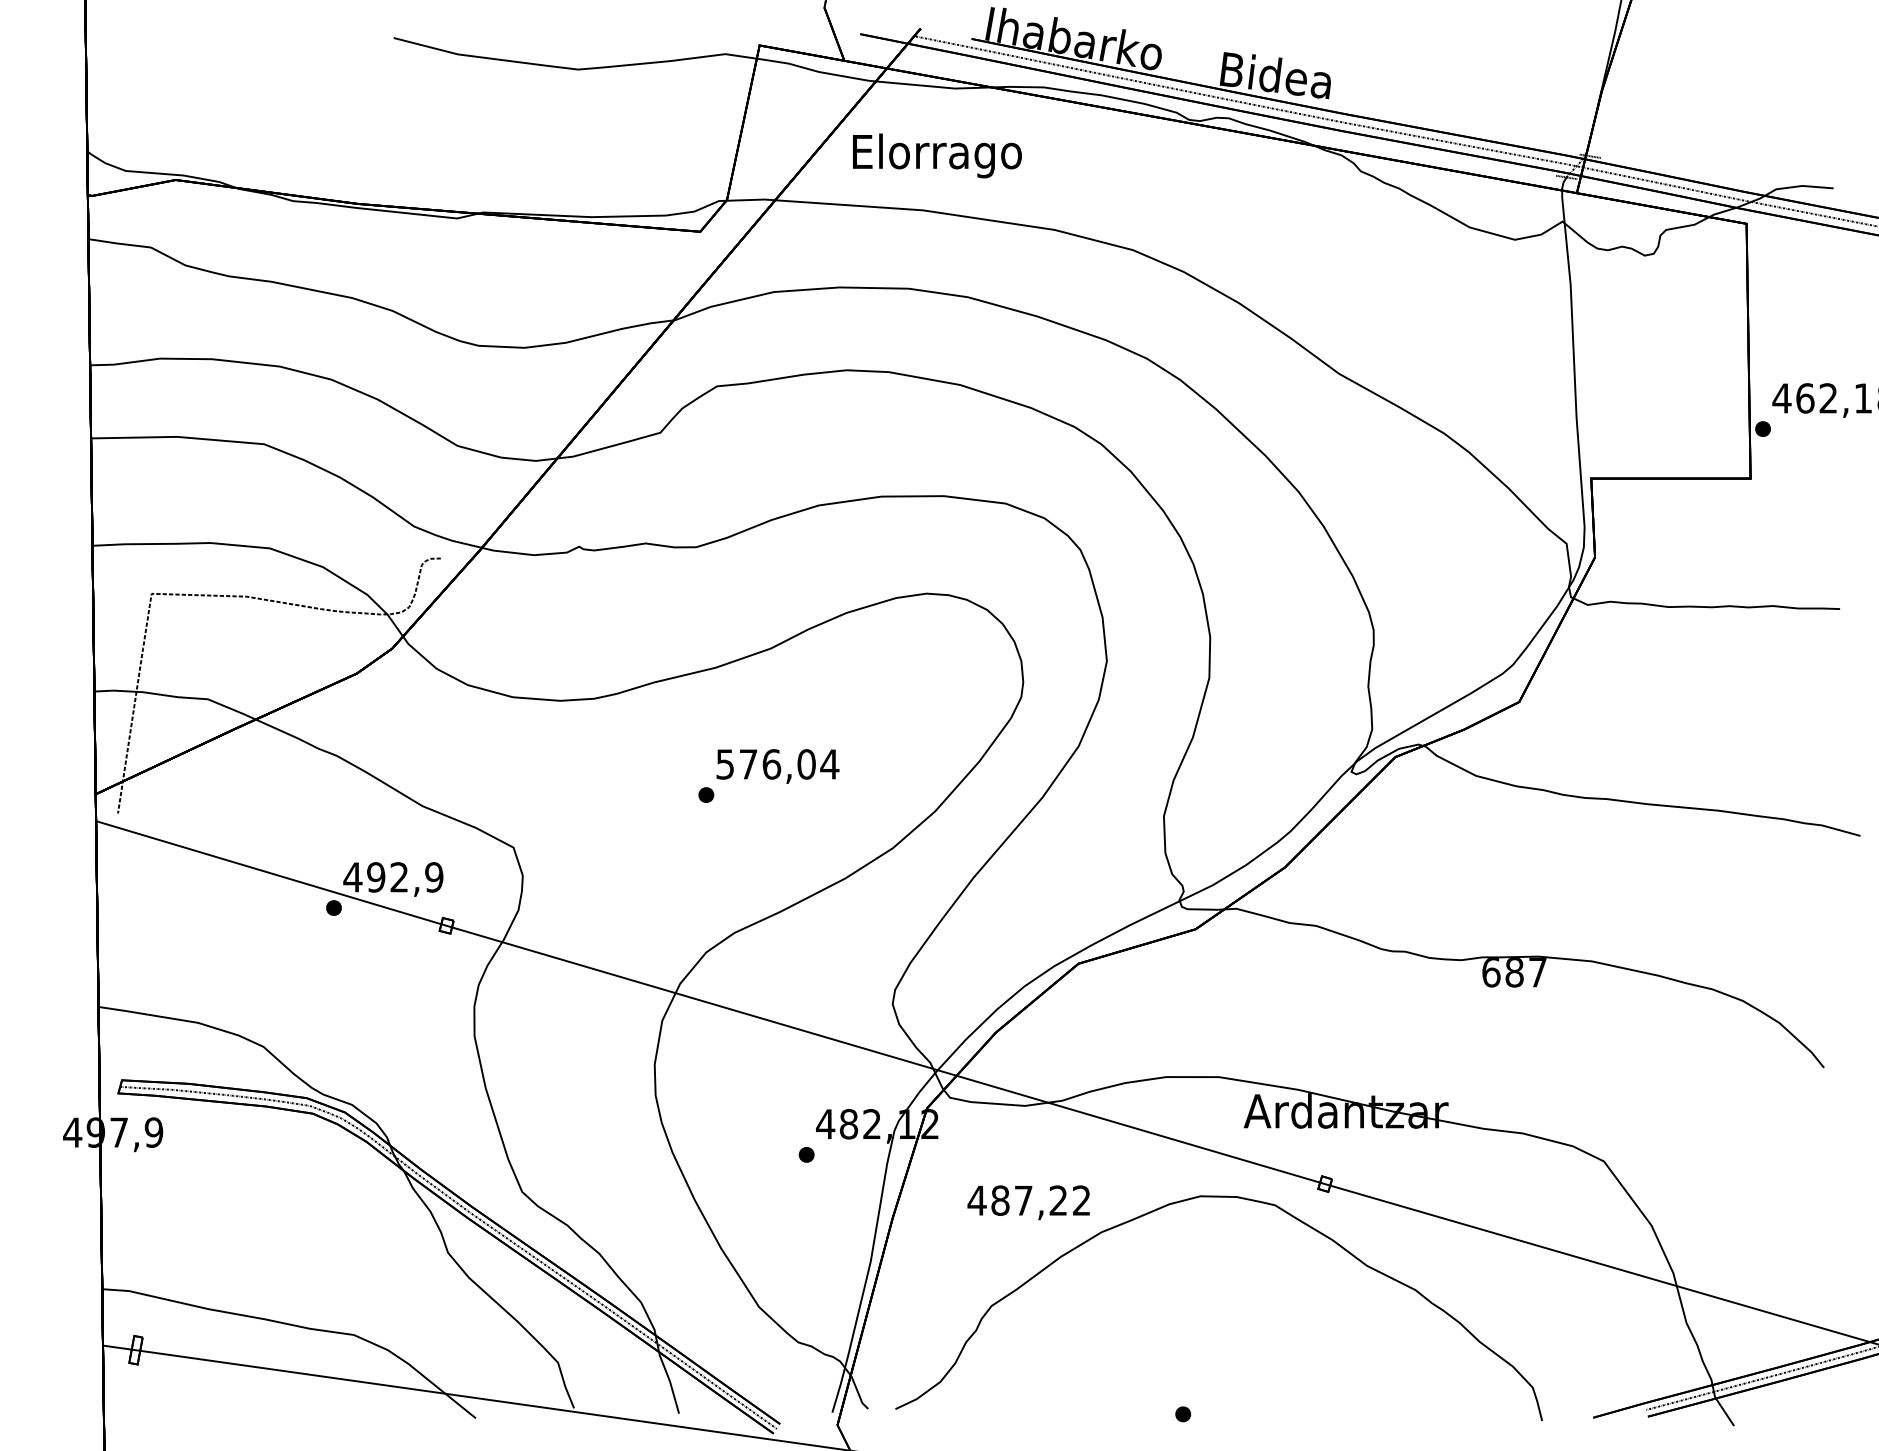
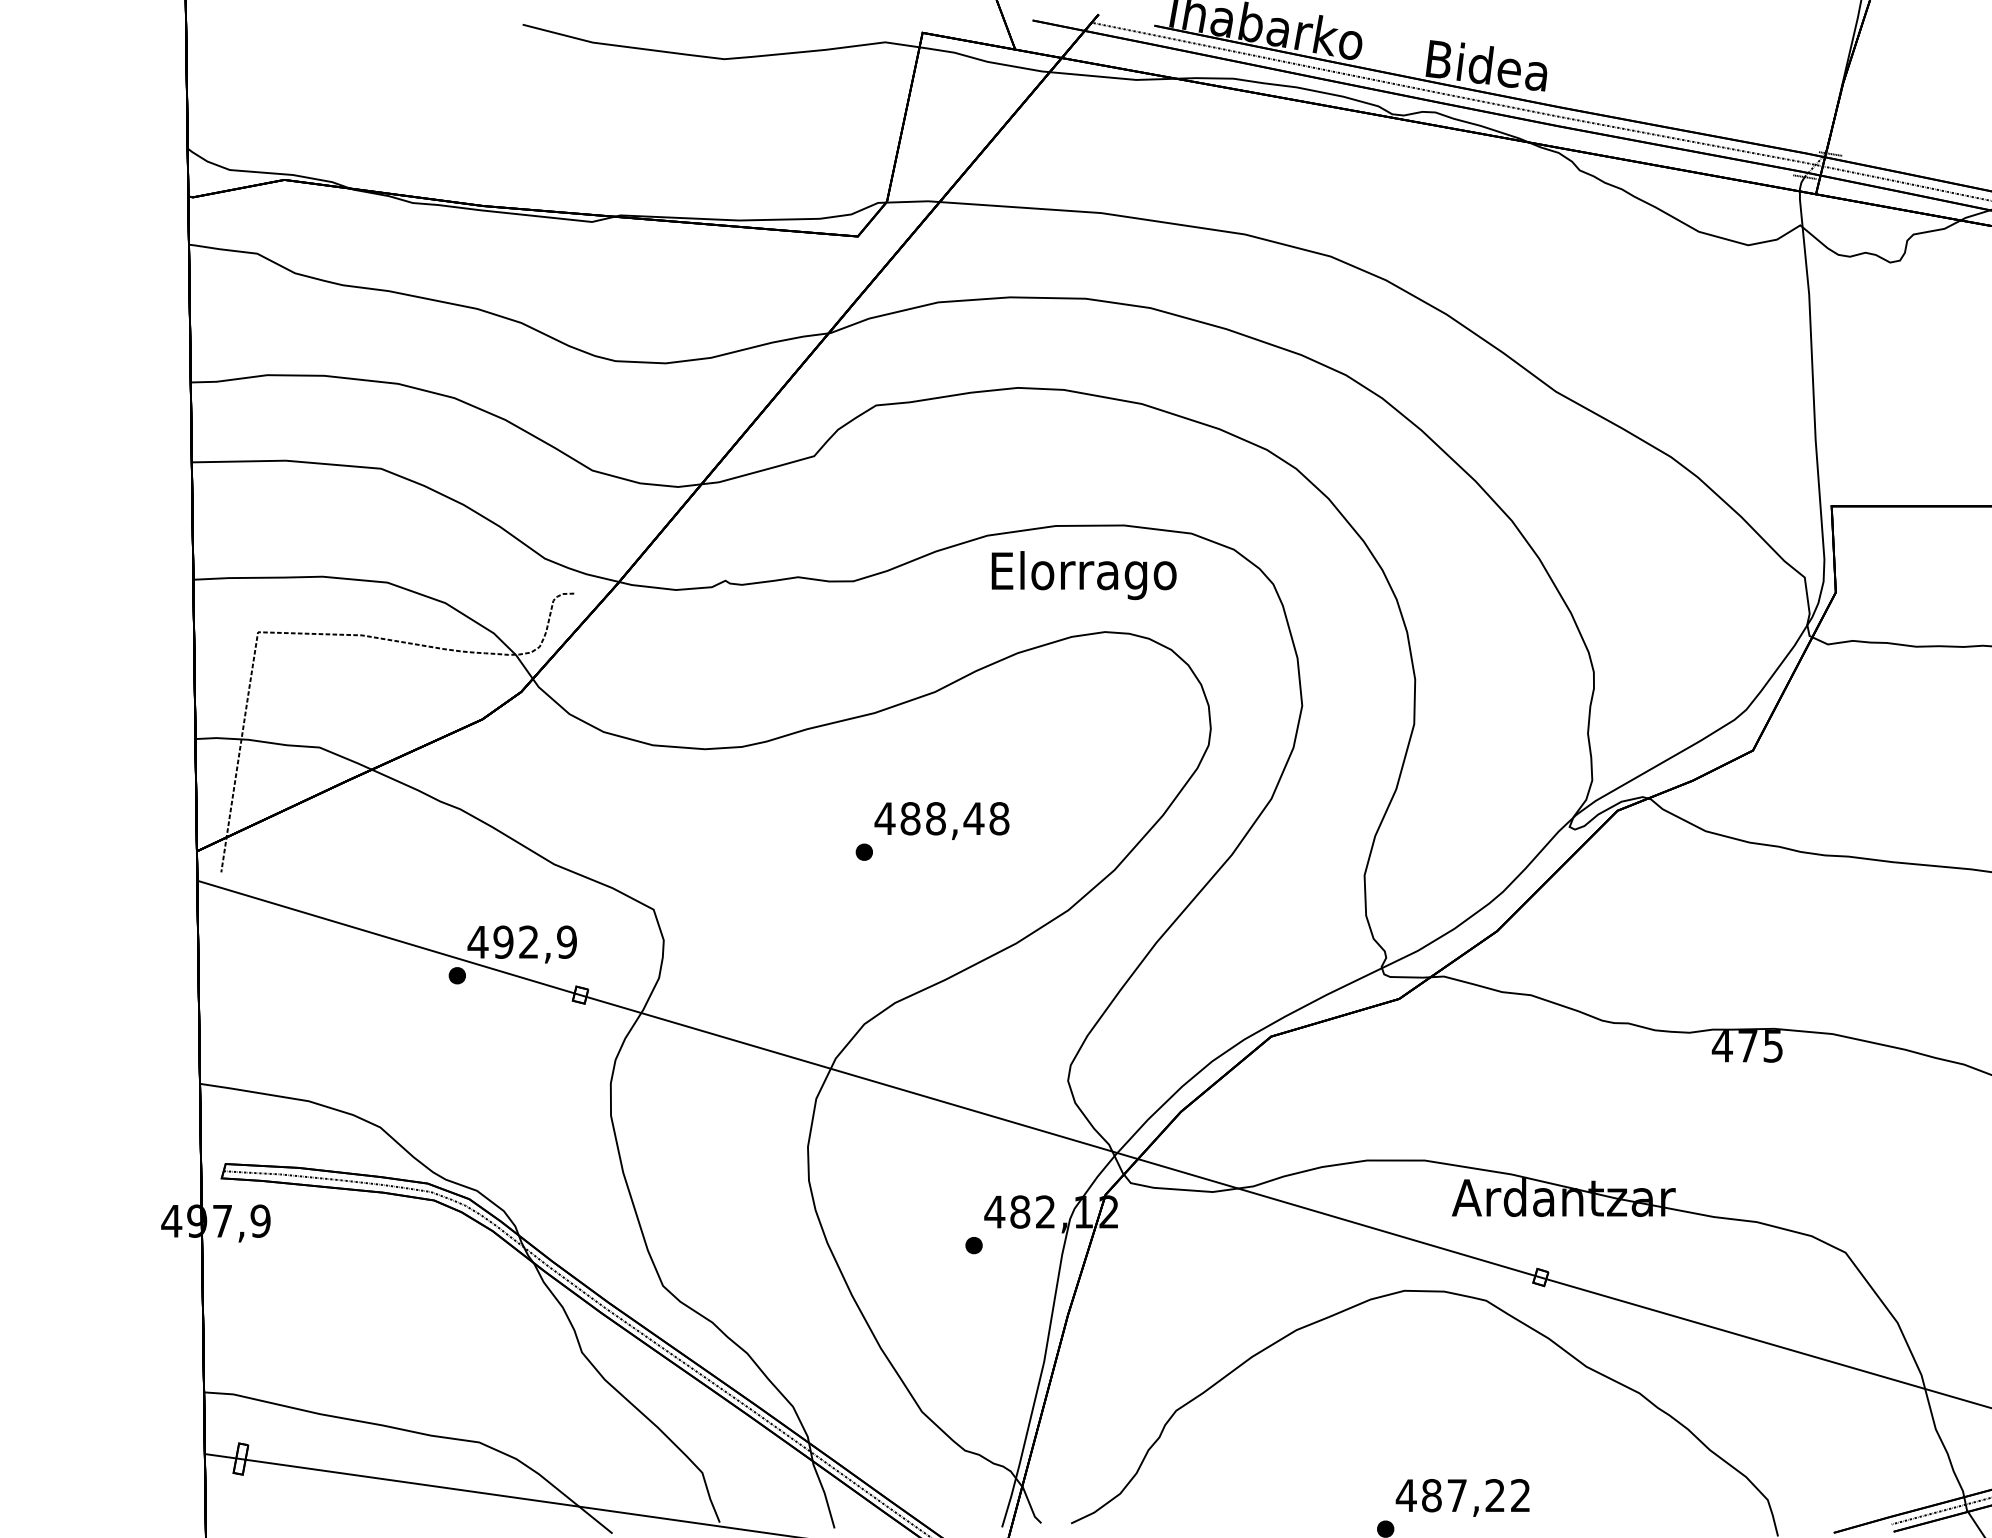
text: (937, 155) -> (1084, 575), moved
text: (777, 764) -> (942, 818), 576,04 -> 488,48
text: (1513, 972) -> (1746, 1046), 687 -> 475
text: (1028, 1202) -> (1462, 1497), moved

